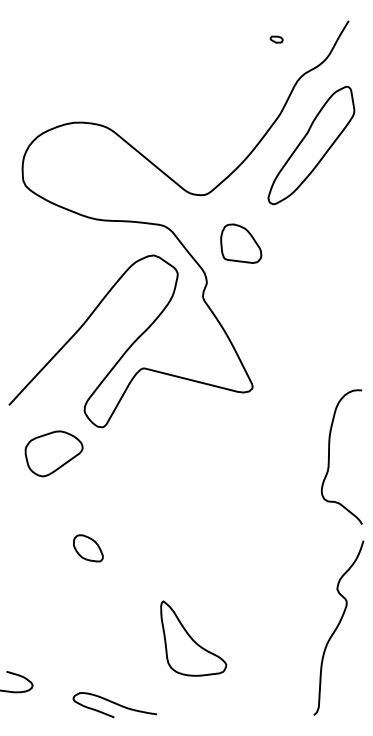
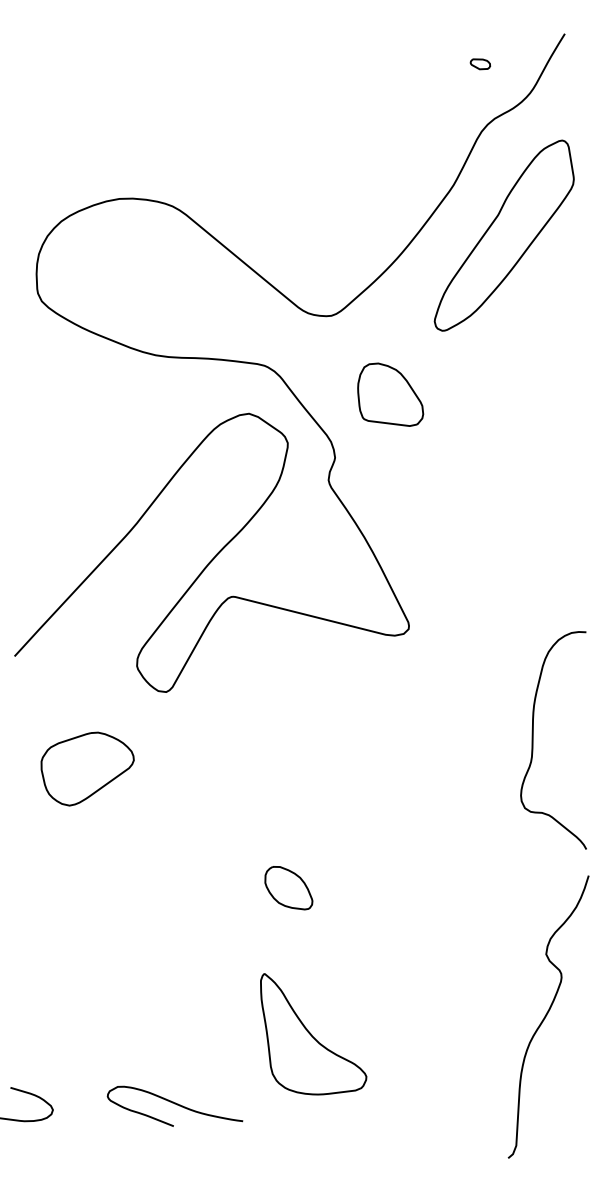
part: (276, 39) -> (480, 64), moved
part: (53, 453) -> (86, 768), moved
part: (88, 548) -> (289, 888), moved
curve: (115, 704) -> (175, 1105), moved

